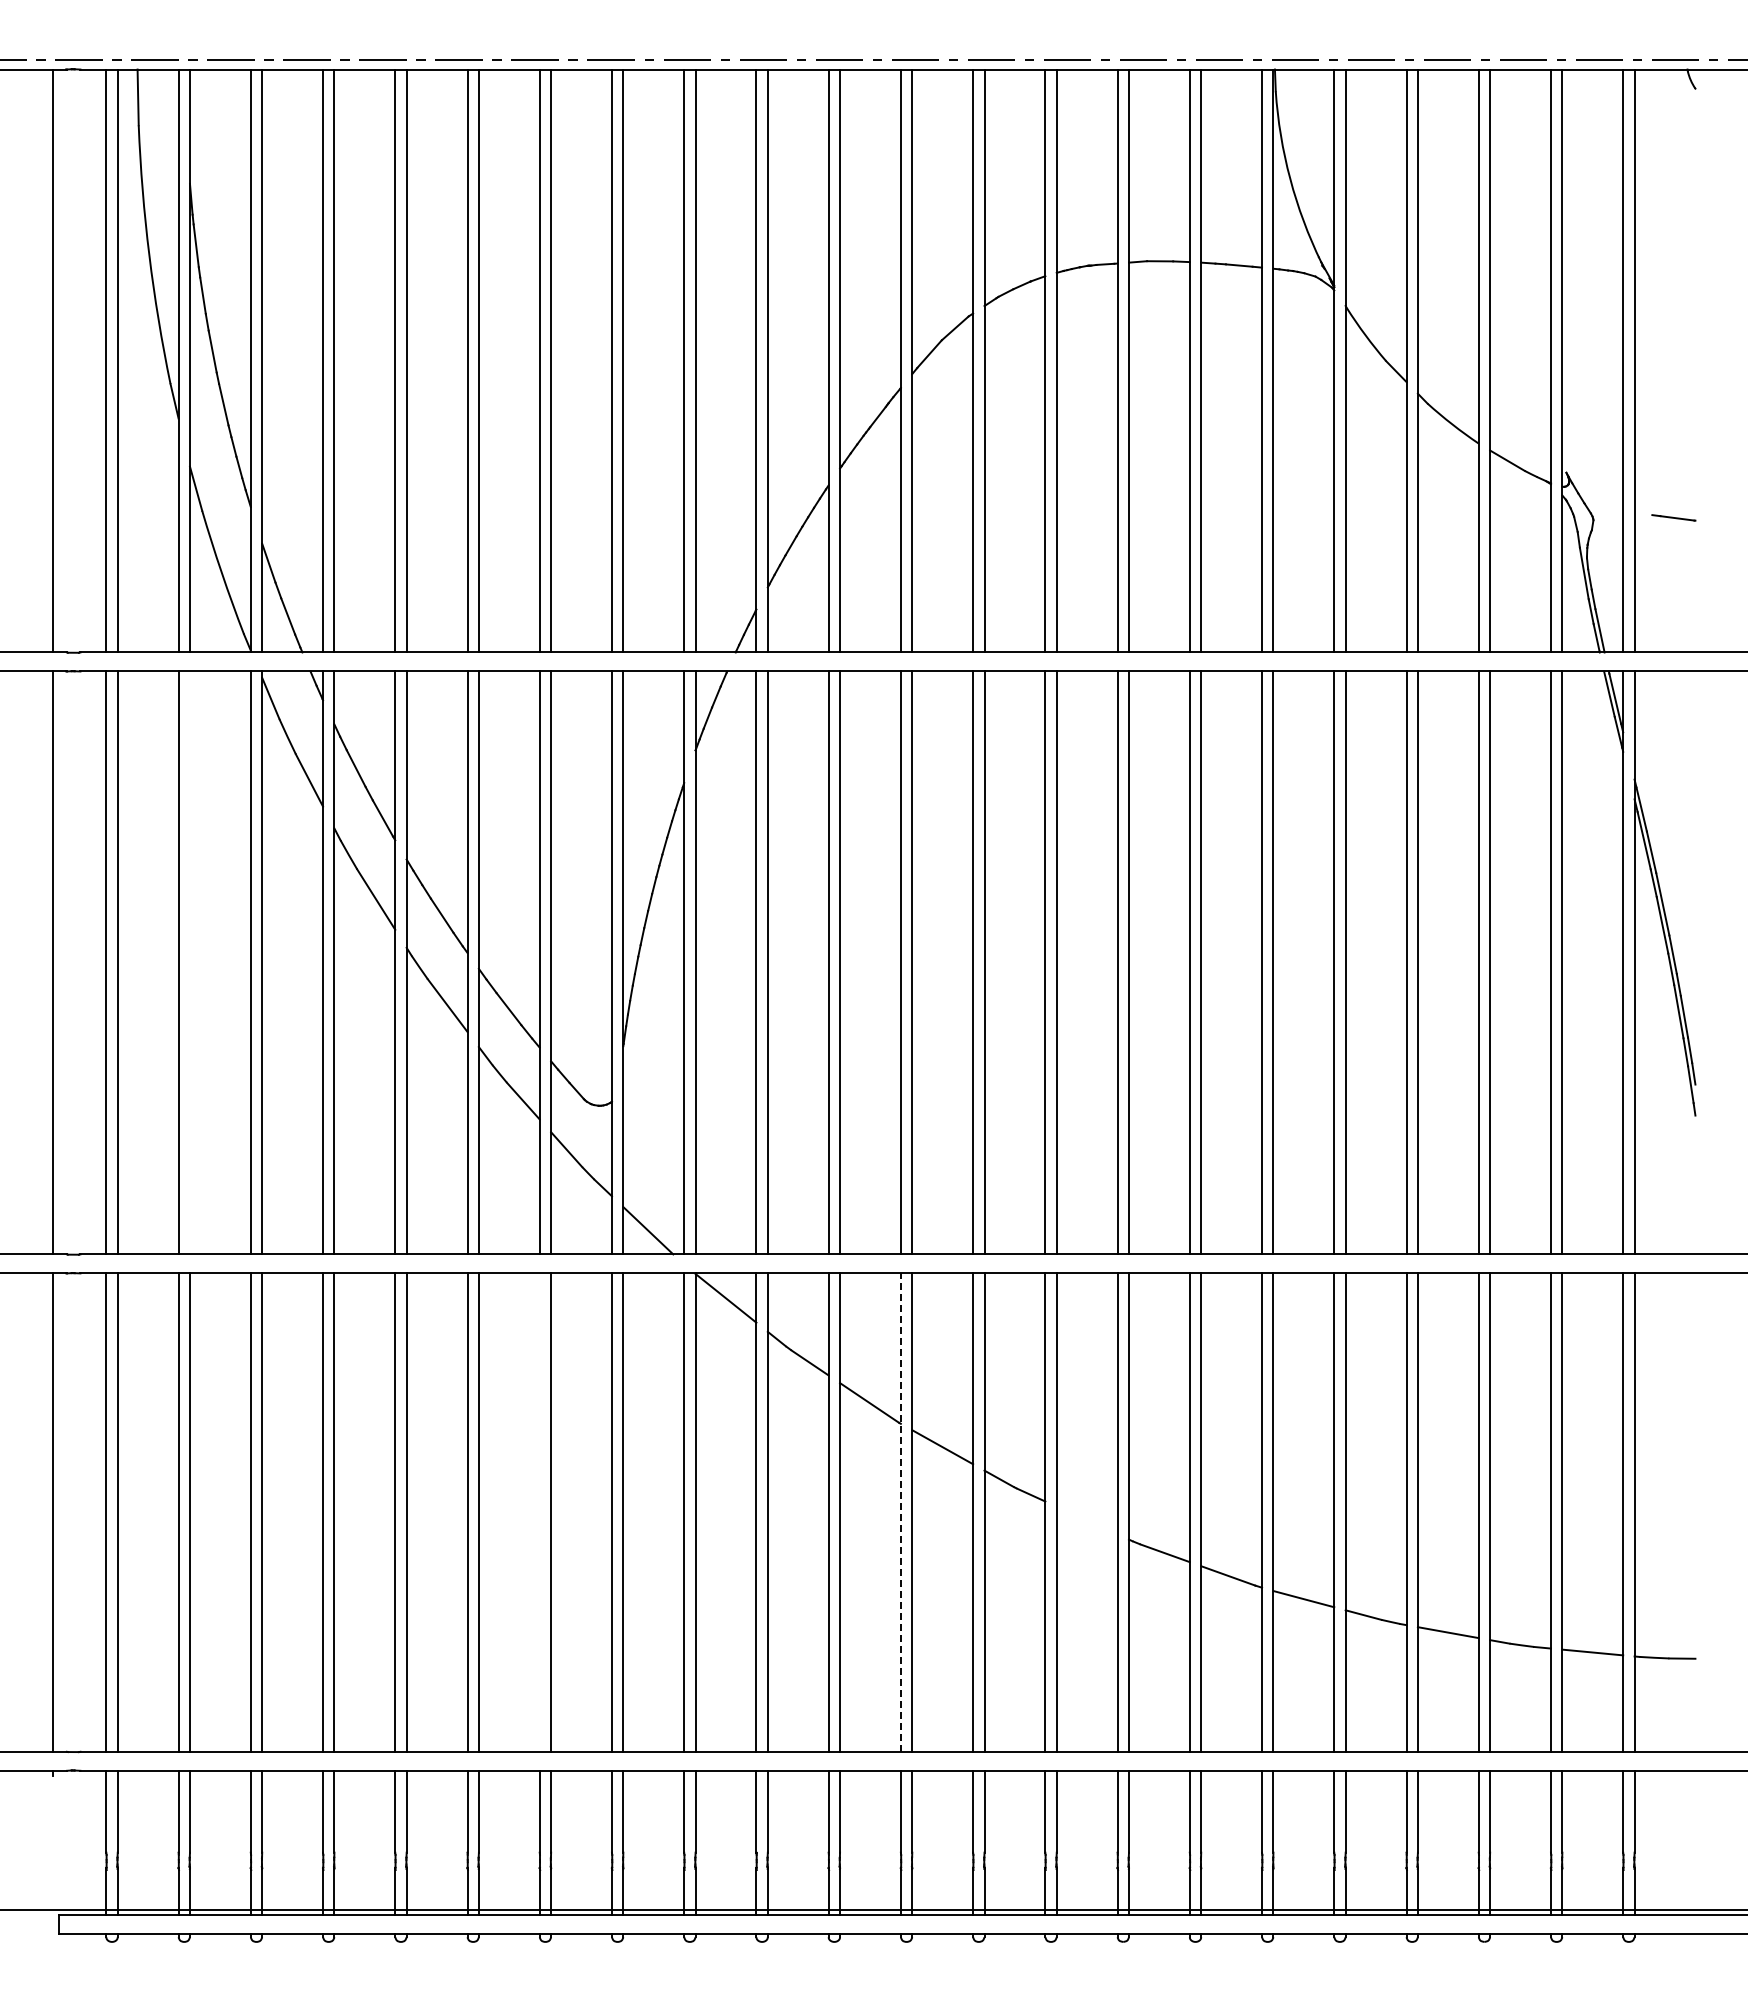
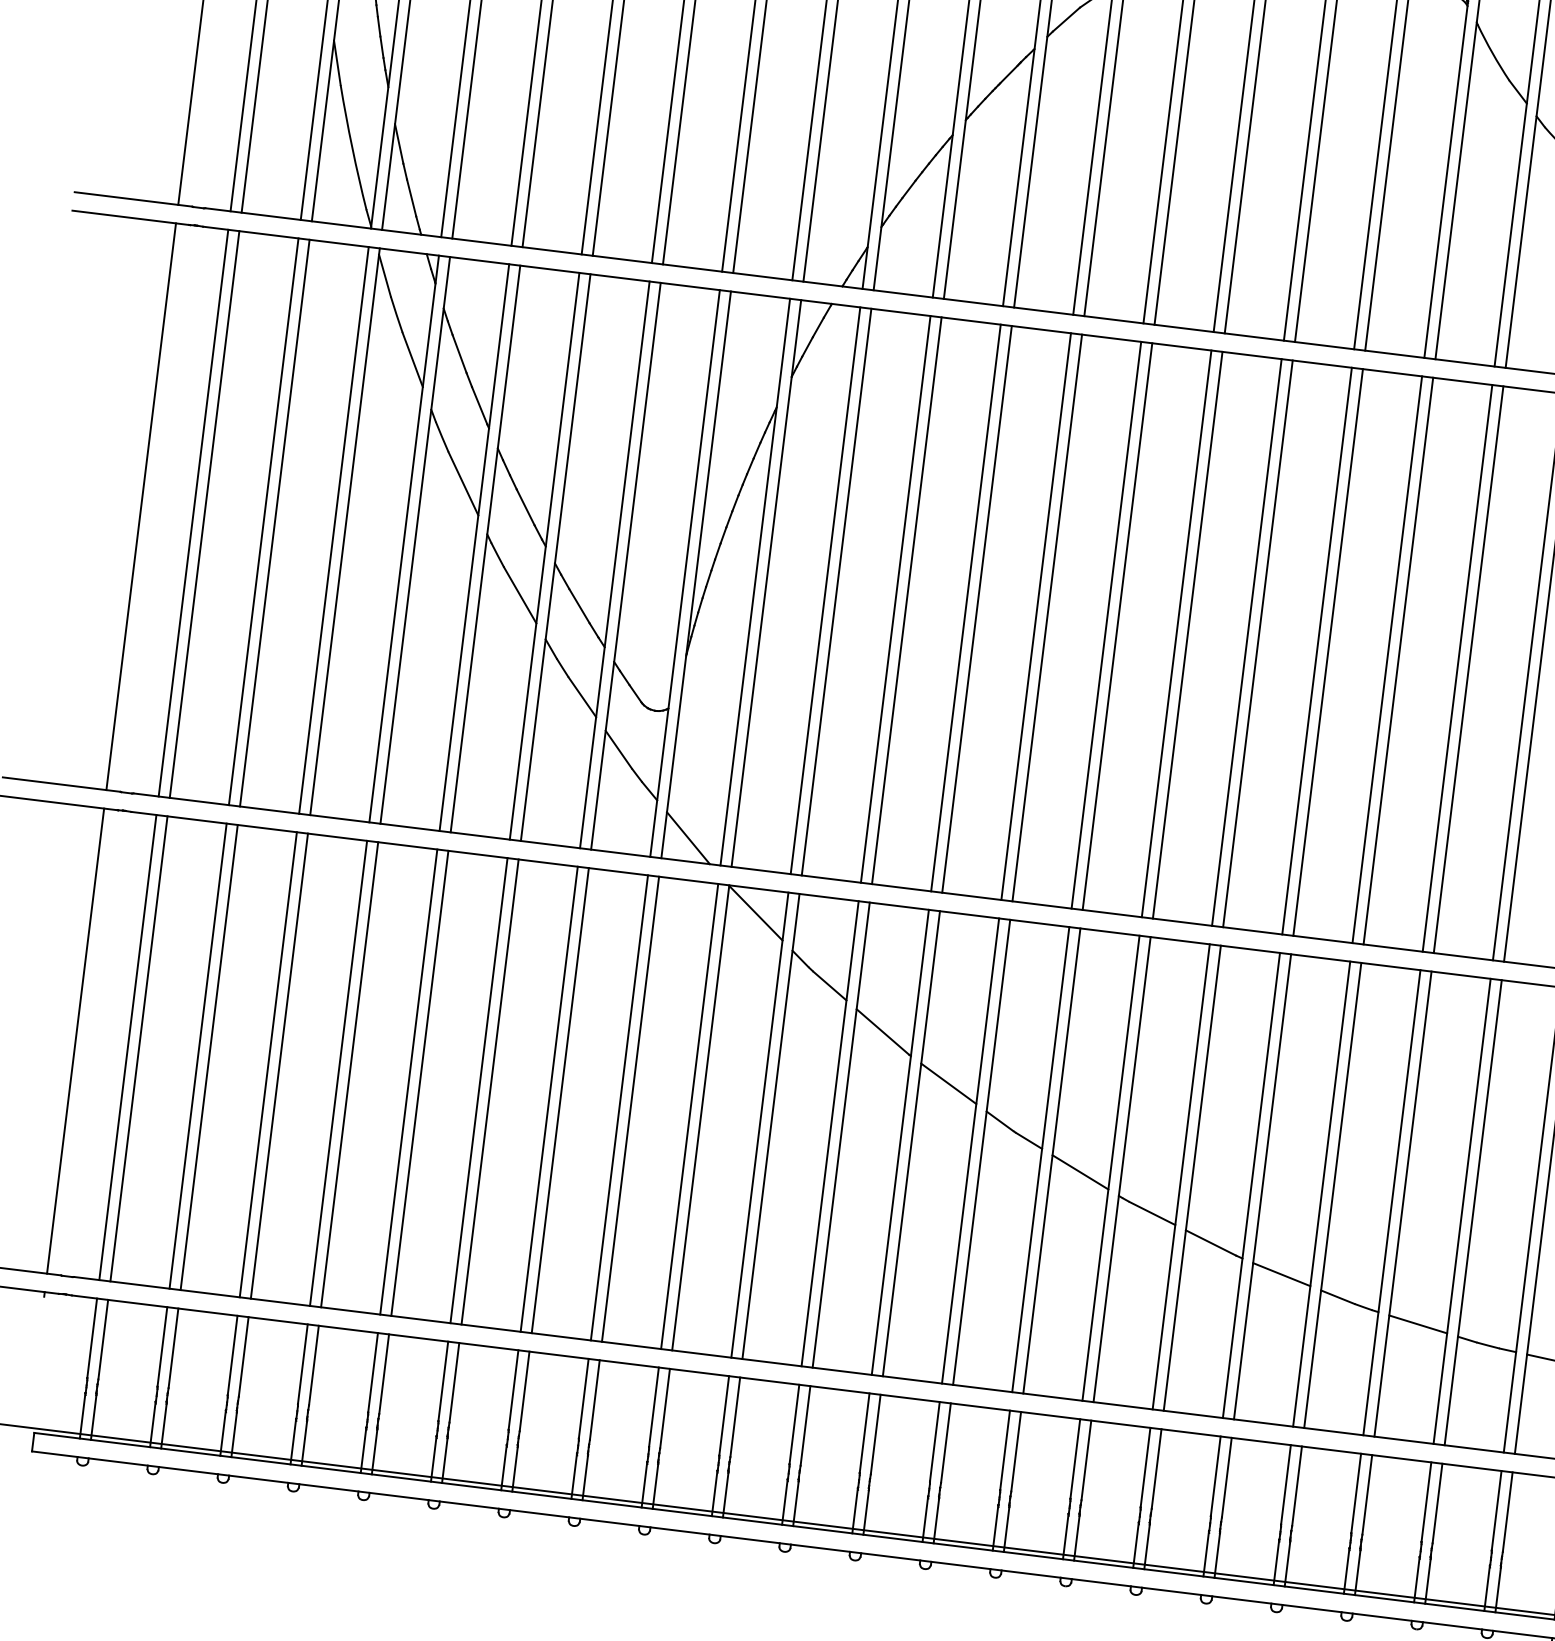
line: (189, 962) -> (274, 522), added
line: (539, 1512) -> (549, 1099), added
line: (900, 1512) -> (899, 1142), dashed -> solid
line: (1086, 1520) -> (1079, 1172), added

